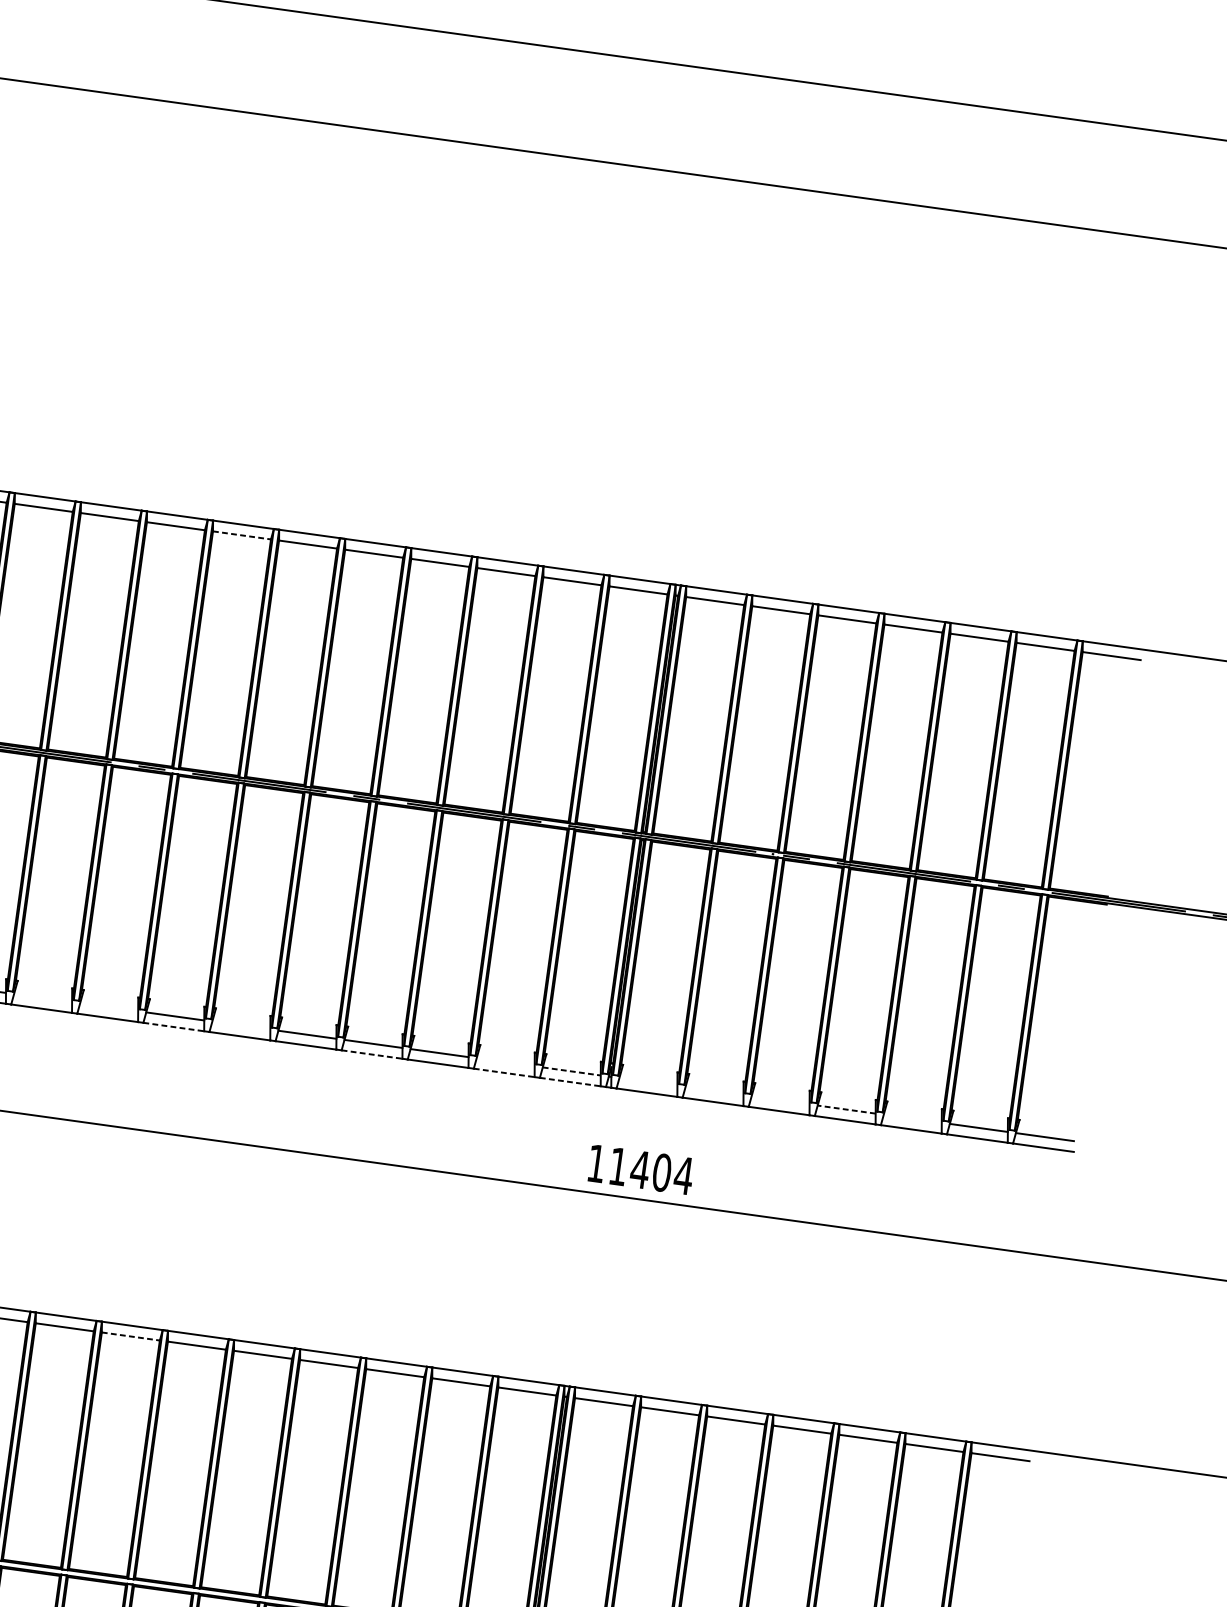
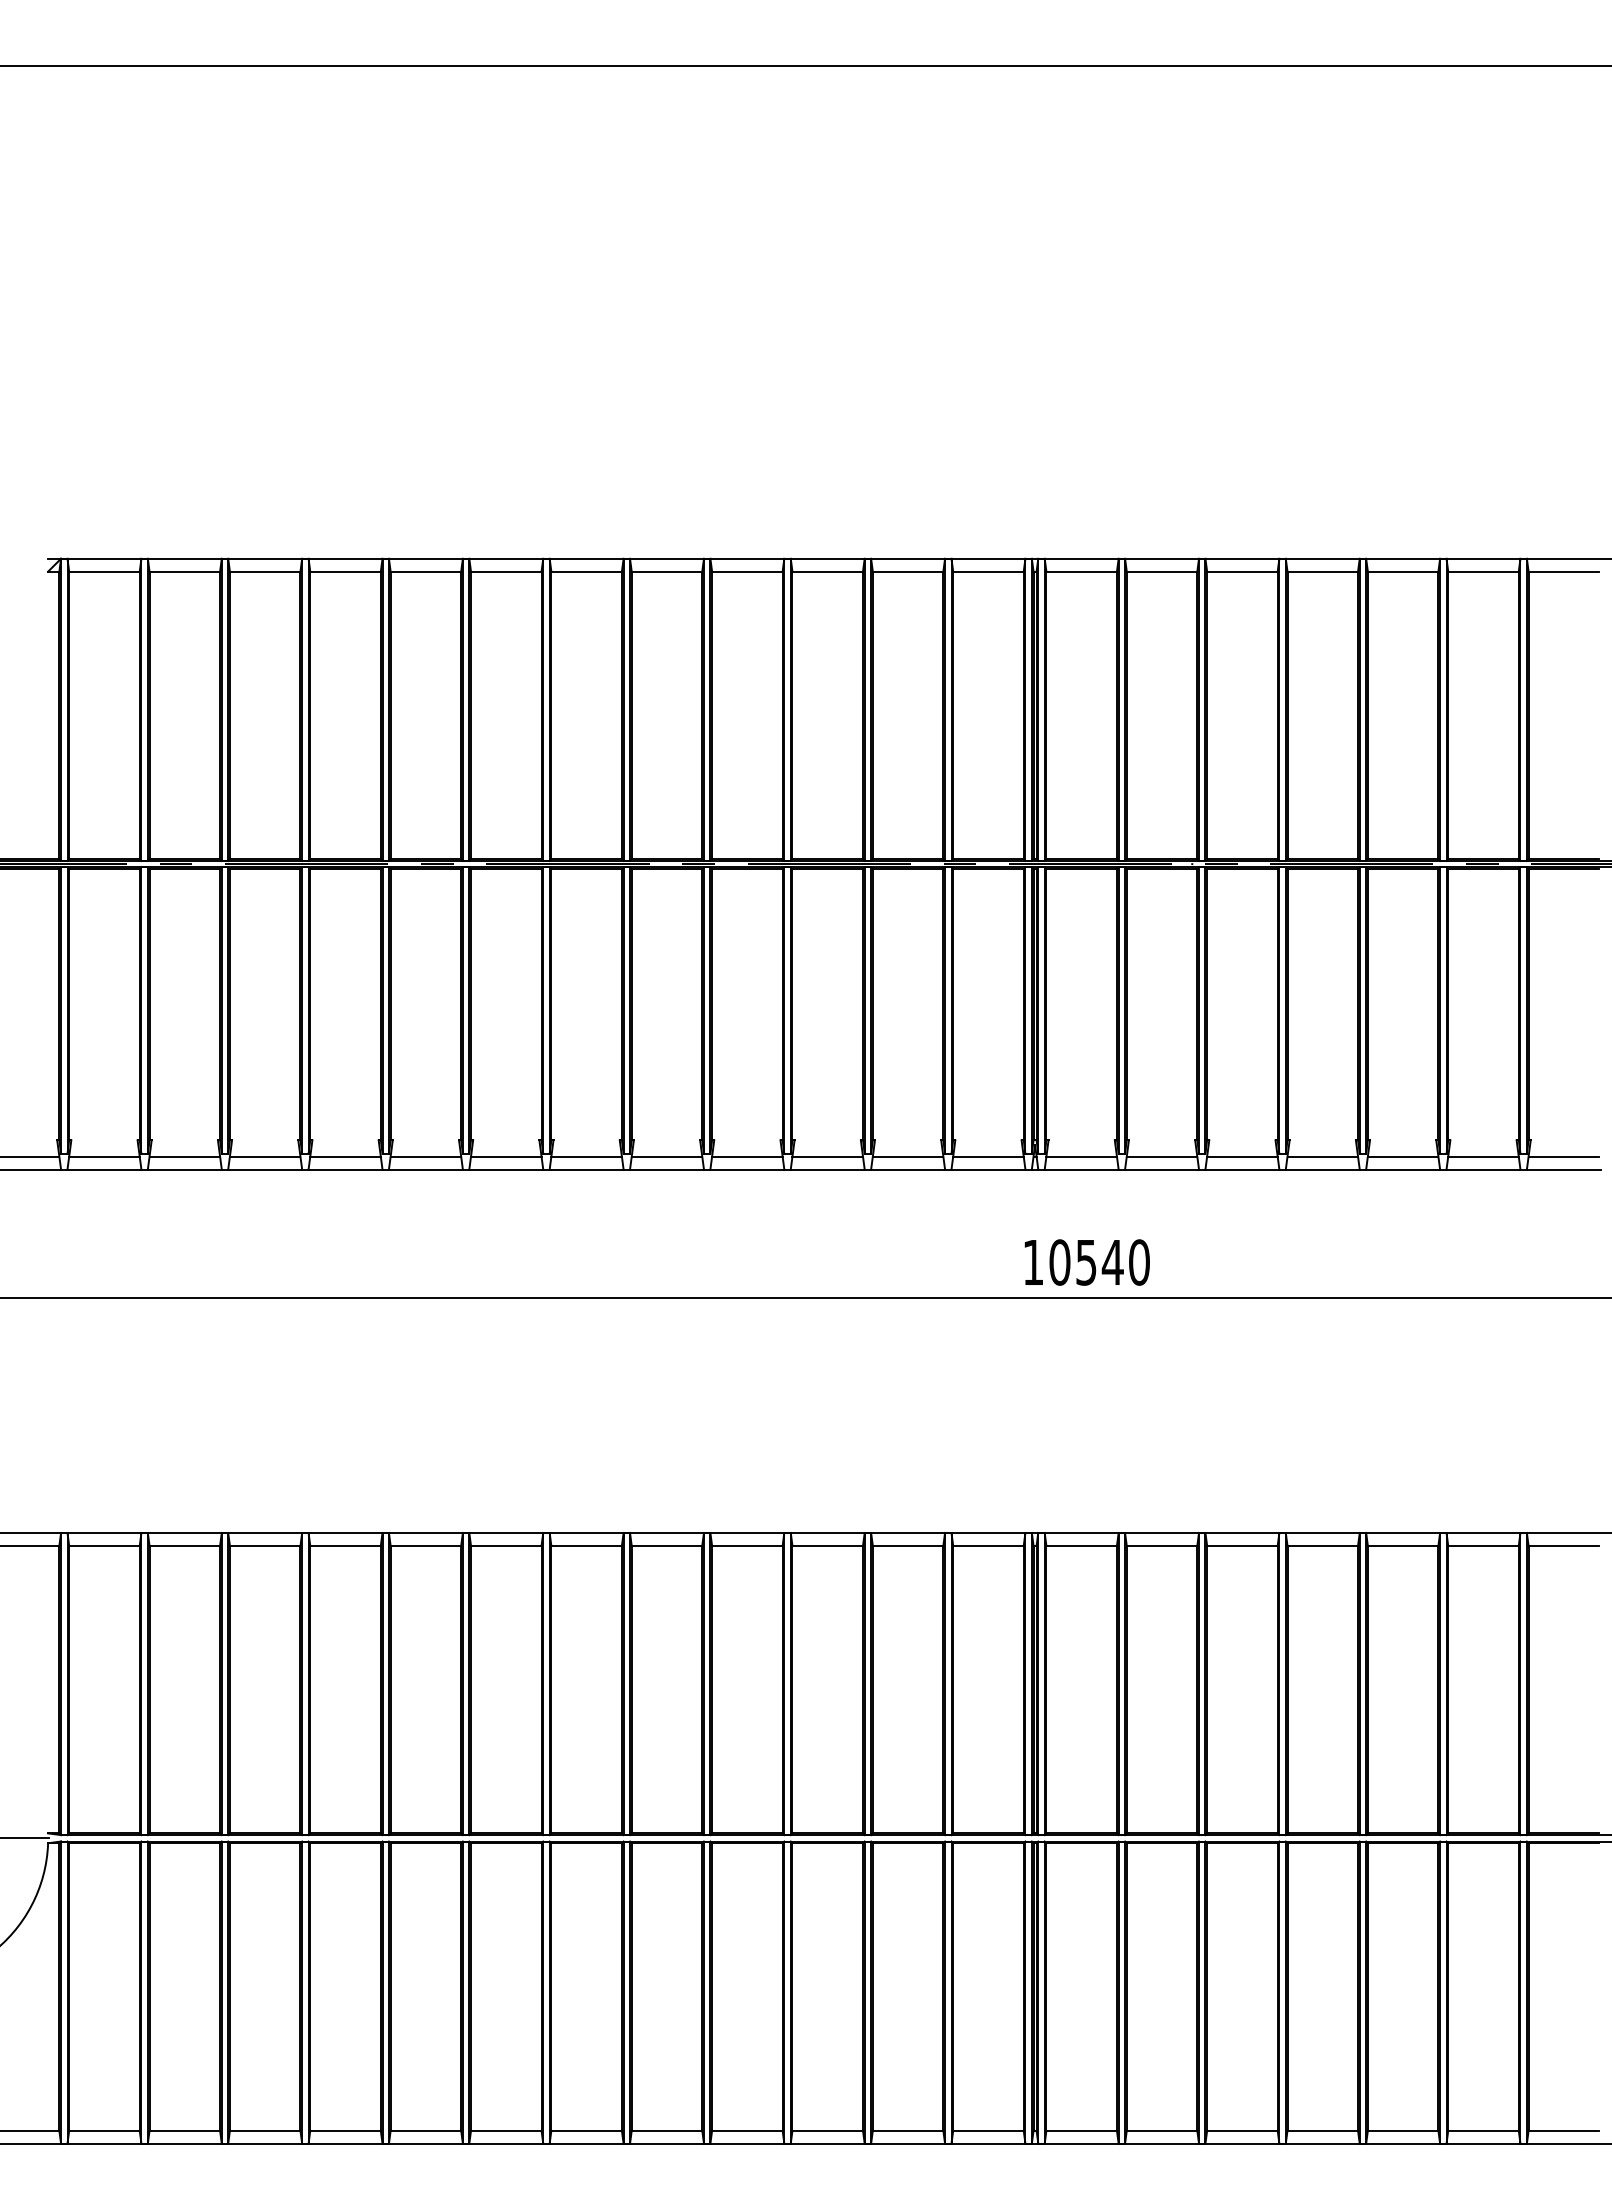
line: (242, 535) -> (506, 571), dashed -> solid
line: (43, 997) -> (345, 1156), added
line: (108, 1007) -> (425, 1156), added
line: (241, 1025) -> (586, 1156), added
line: (173, 1027) -> (506, 1169), dashed -> solid
line: (372, 1054) -> (747, 1169), dashed -> solid
line: (505, 1062) -> (907, 1156), added
line: (571, 1071) -> (988, 1156), dashed -> solid
line: (504, 1072) -> (908, 1169), dashed -> solid
line: (648, 1081) -> (1081, 1156), added
line: (570, 1082) -> (988, 1169), dashed -> solid
line: (714, 1091) -> (1161, 1156), added
line: (780, 1100) -> (1242, 1156), added
line: (846, 1109) -> (1322, 1156), dashed -> solid
line: (912, 1118) -> (1402, 1156), added
text: (651, 1171) -> (1099, 1262), 11404 -> 10540
line: (131, 1336) -> (506, 1545), dashed -> solid

